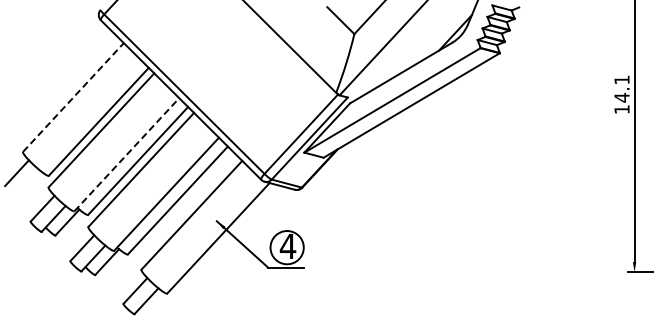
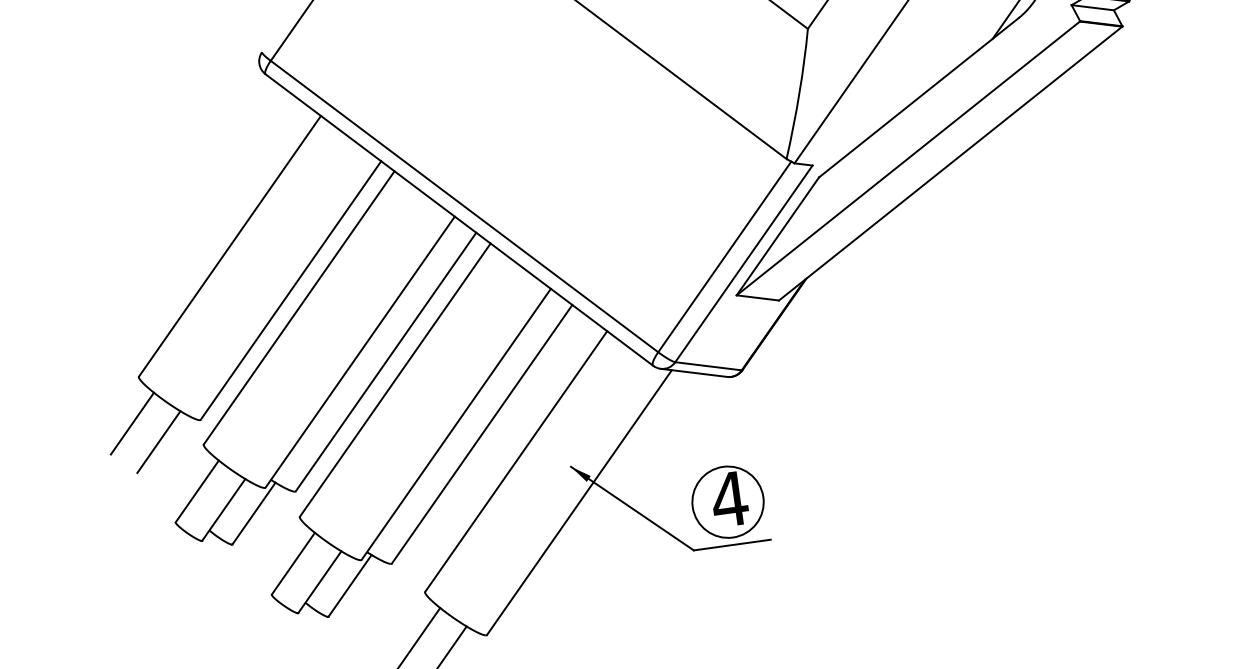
line: (73, 97) -> (230, 246), dashed -> solid
line: (127, 154) -> (361, 351), dashed -> solid
line: (28, 183) -> (159, 442), added

